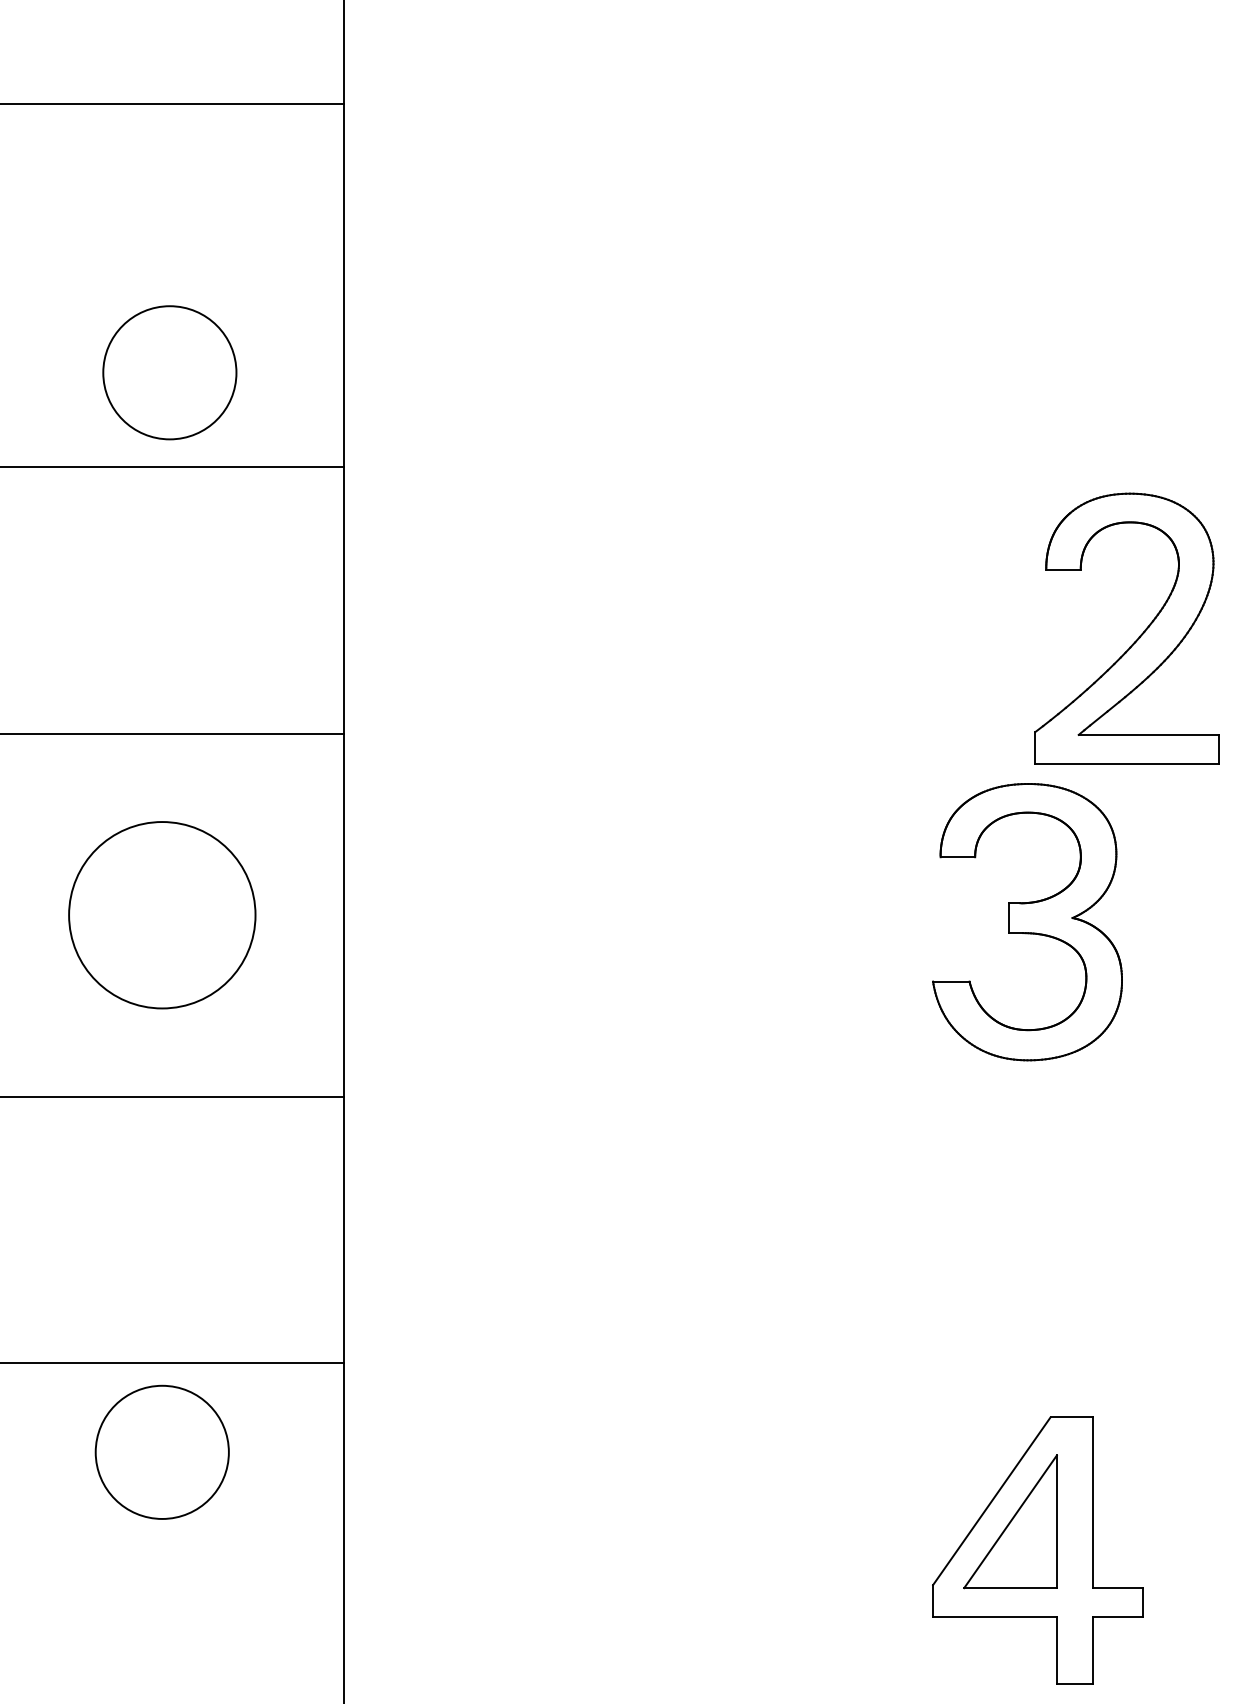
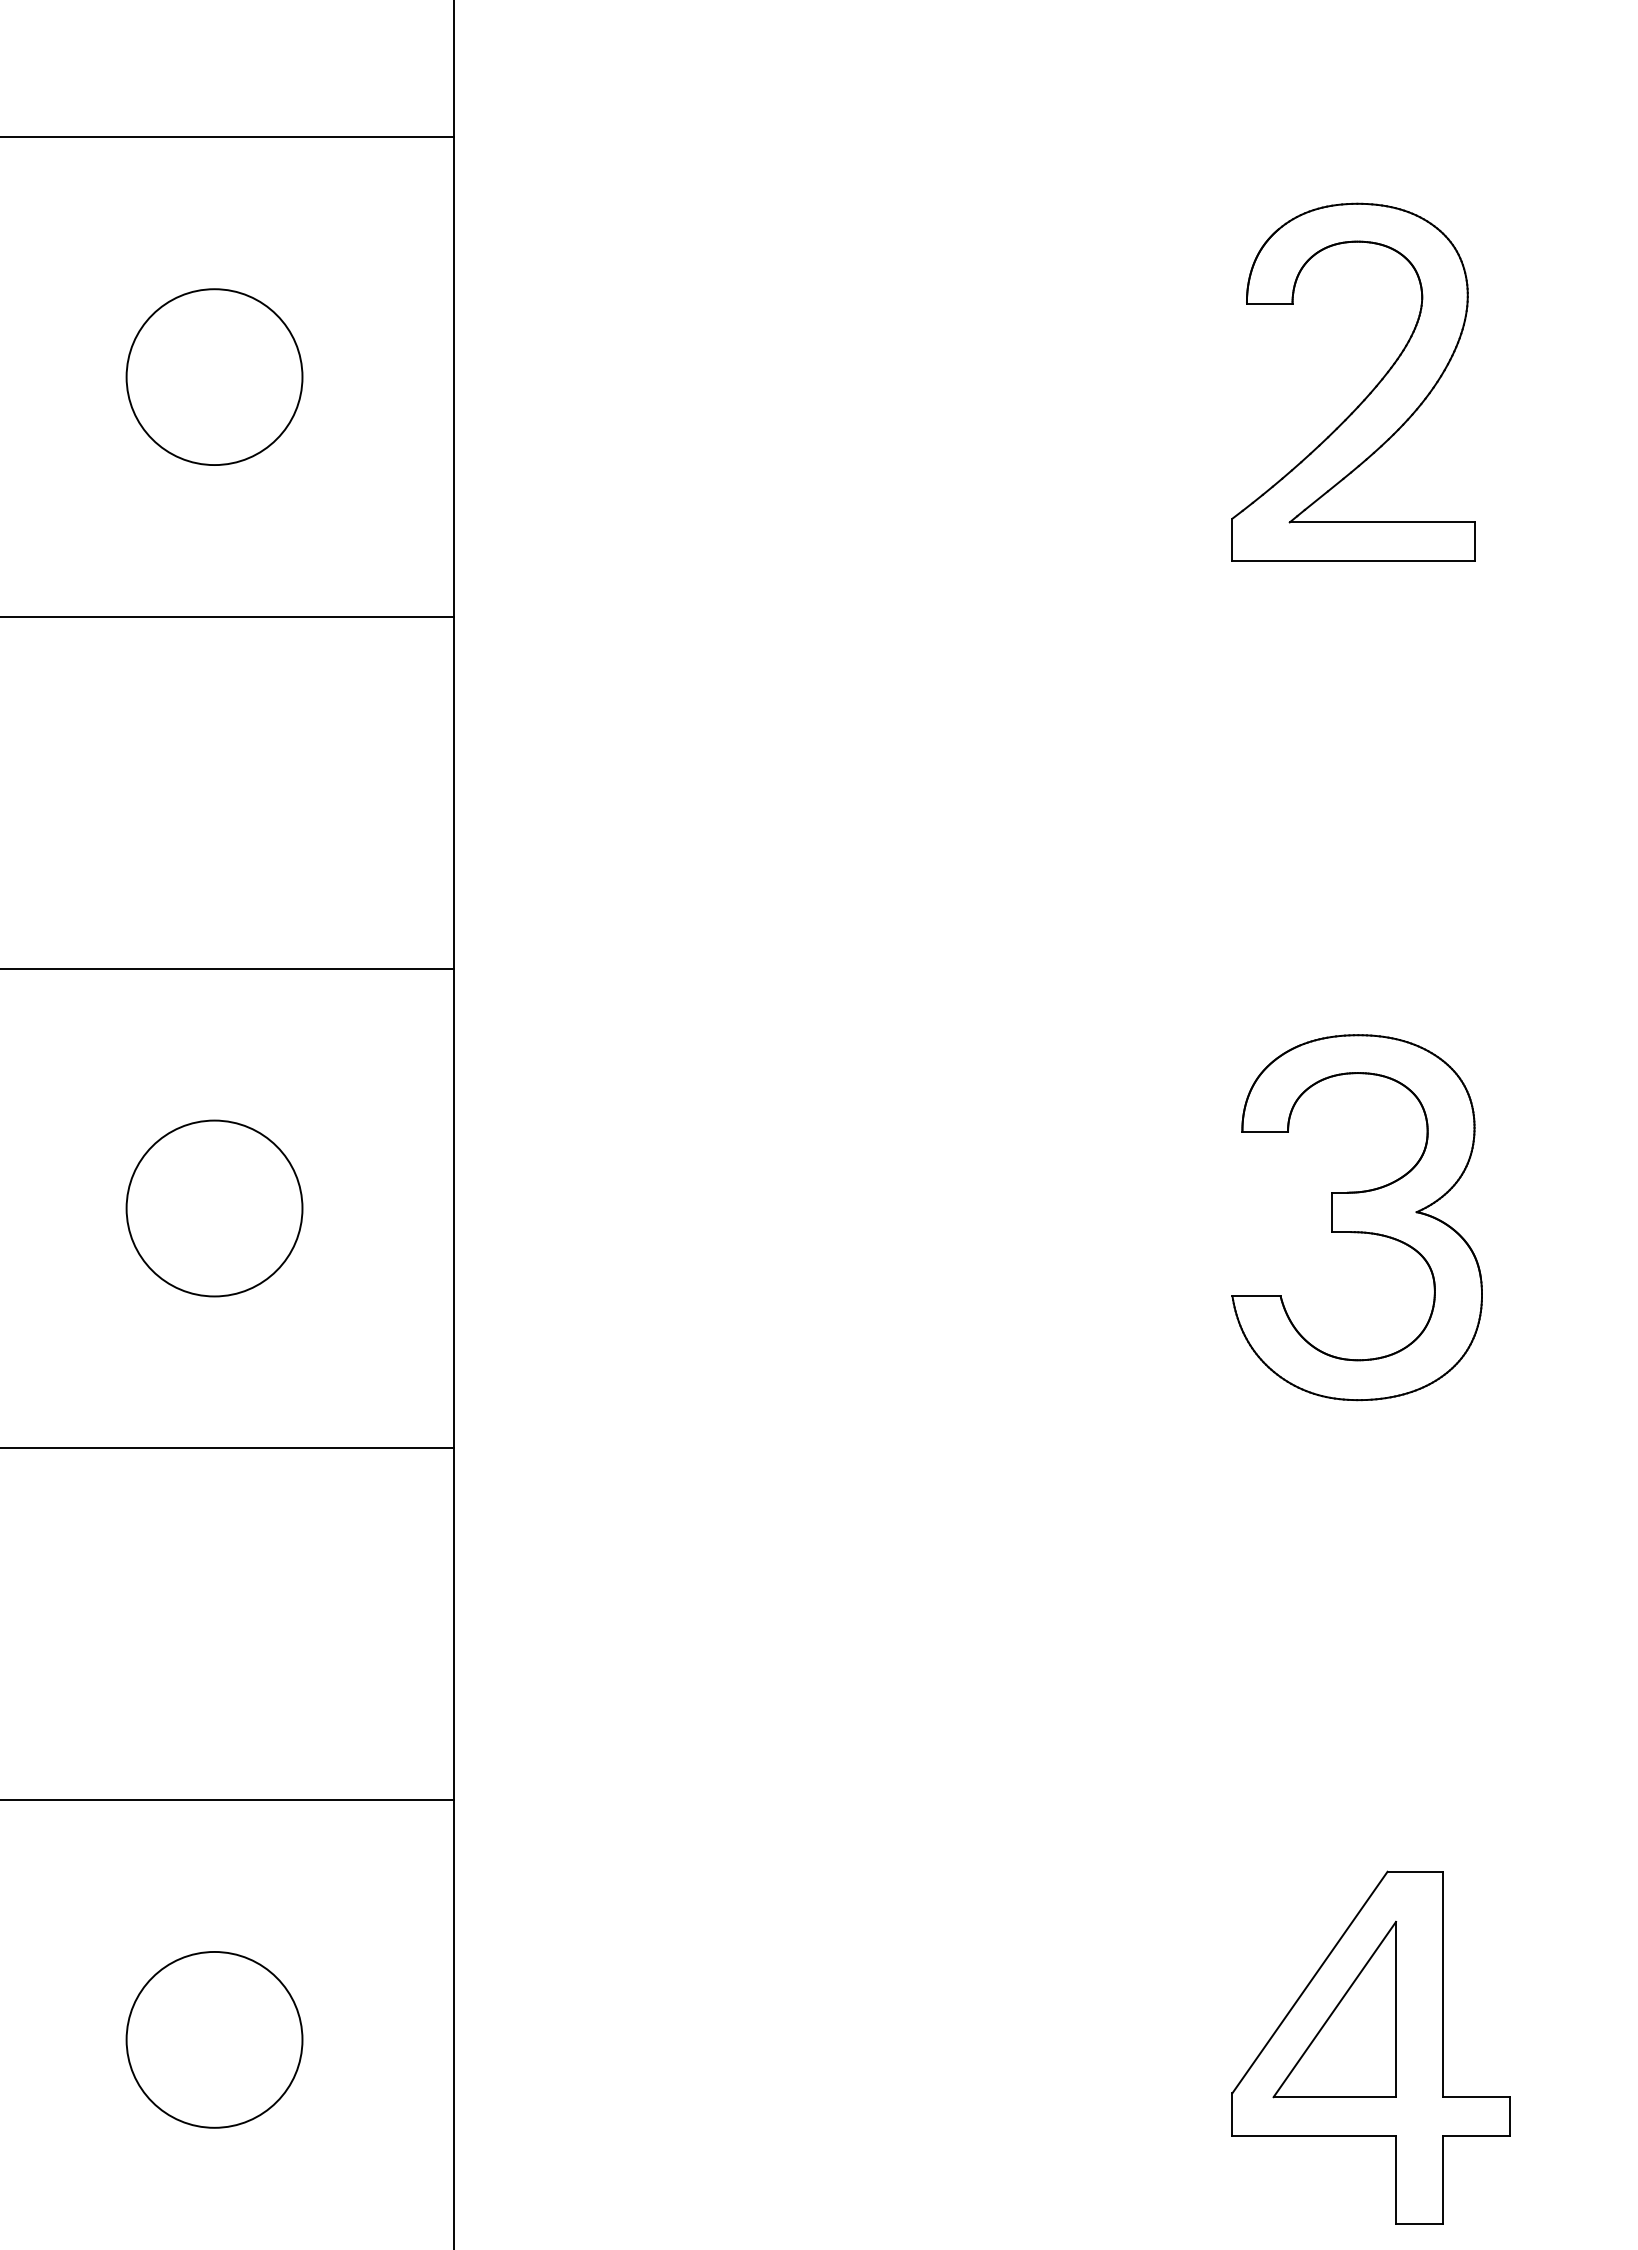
circle: (169, 372) -> (214, 376), moved
part: (1139, 636) -> (1369, 392), moved
circle: (162, 915) -> (214, 1208), size x0.71
circle: (162, 1452) -> (214, 2039), moved

